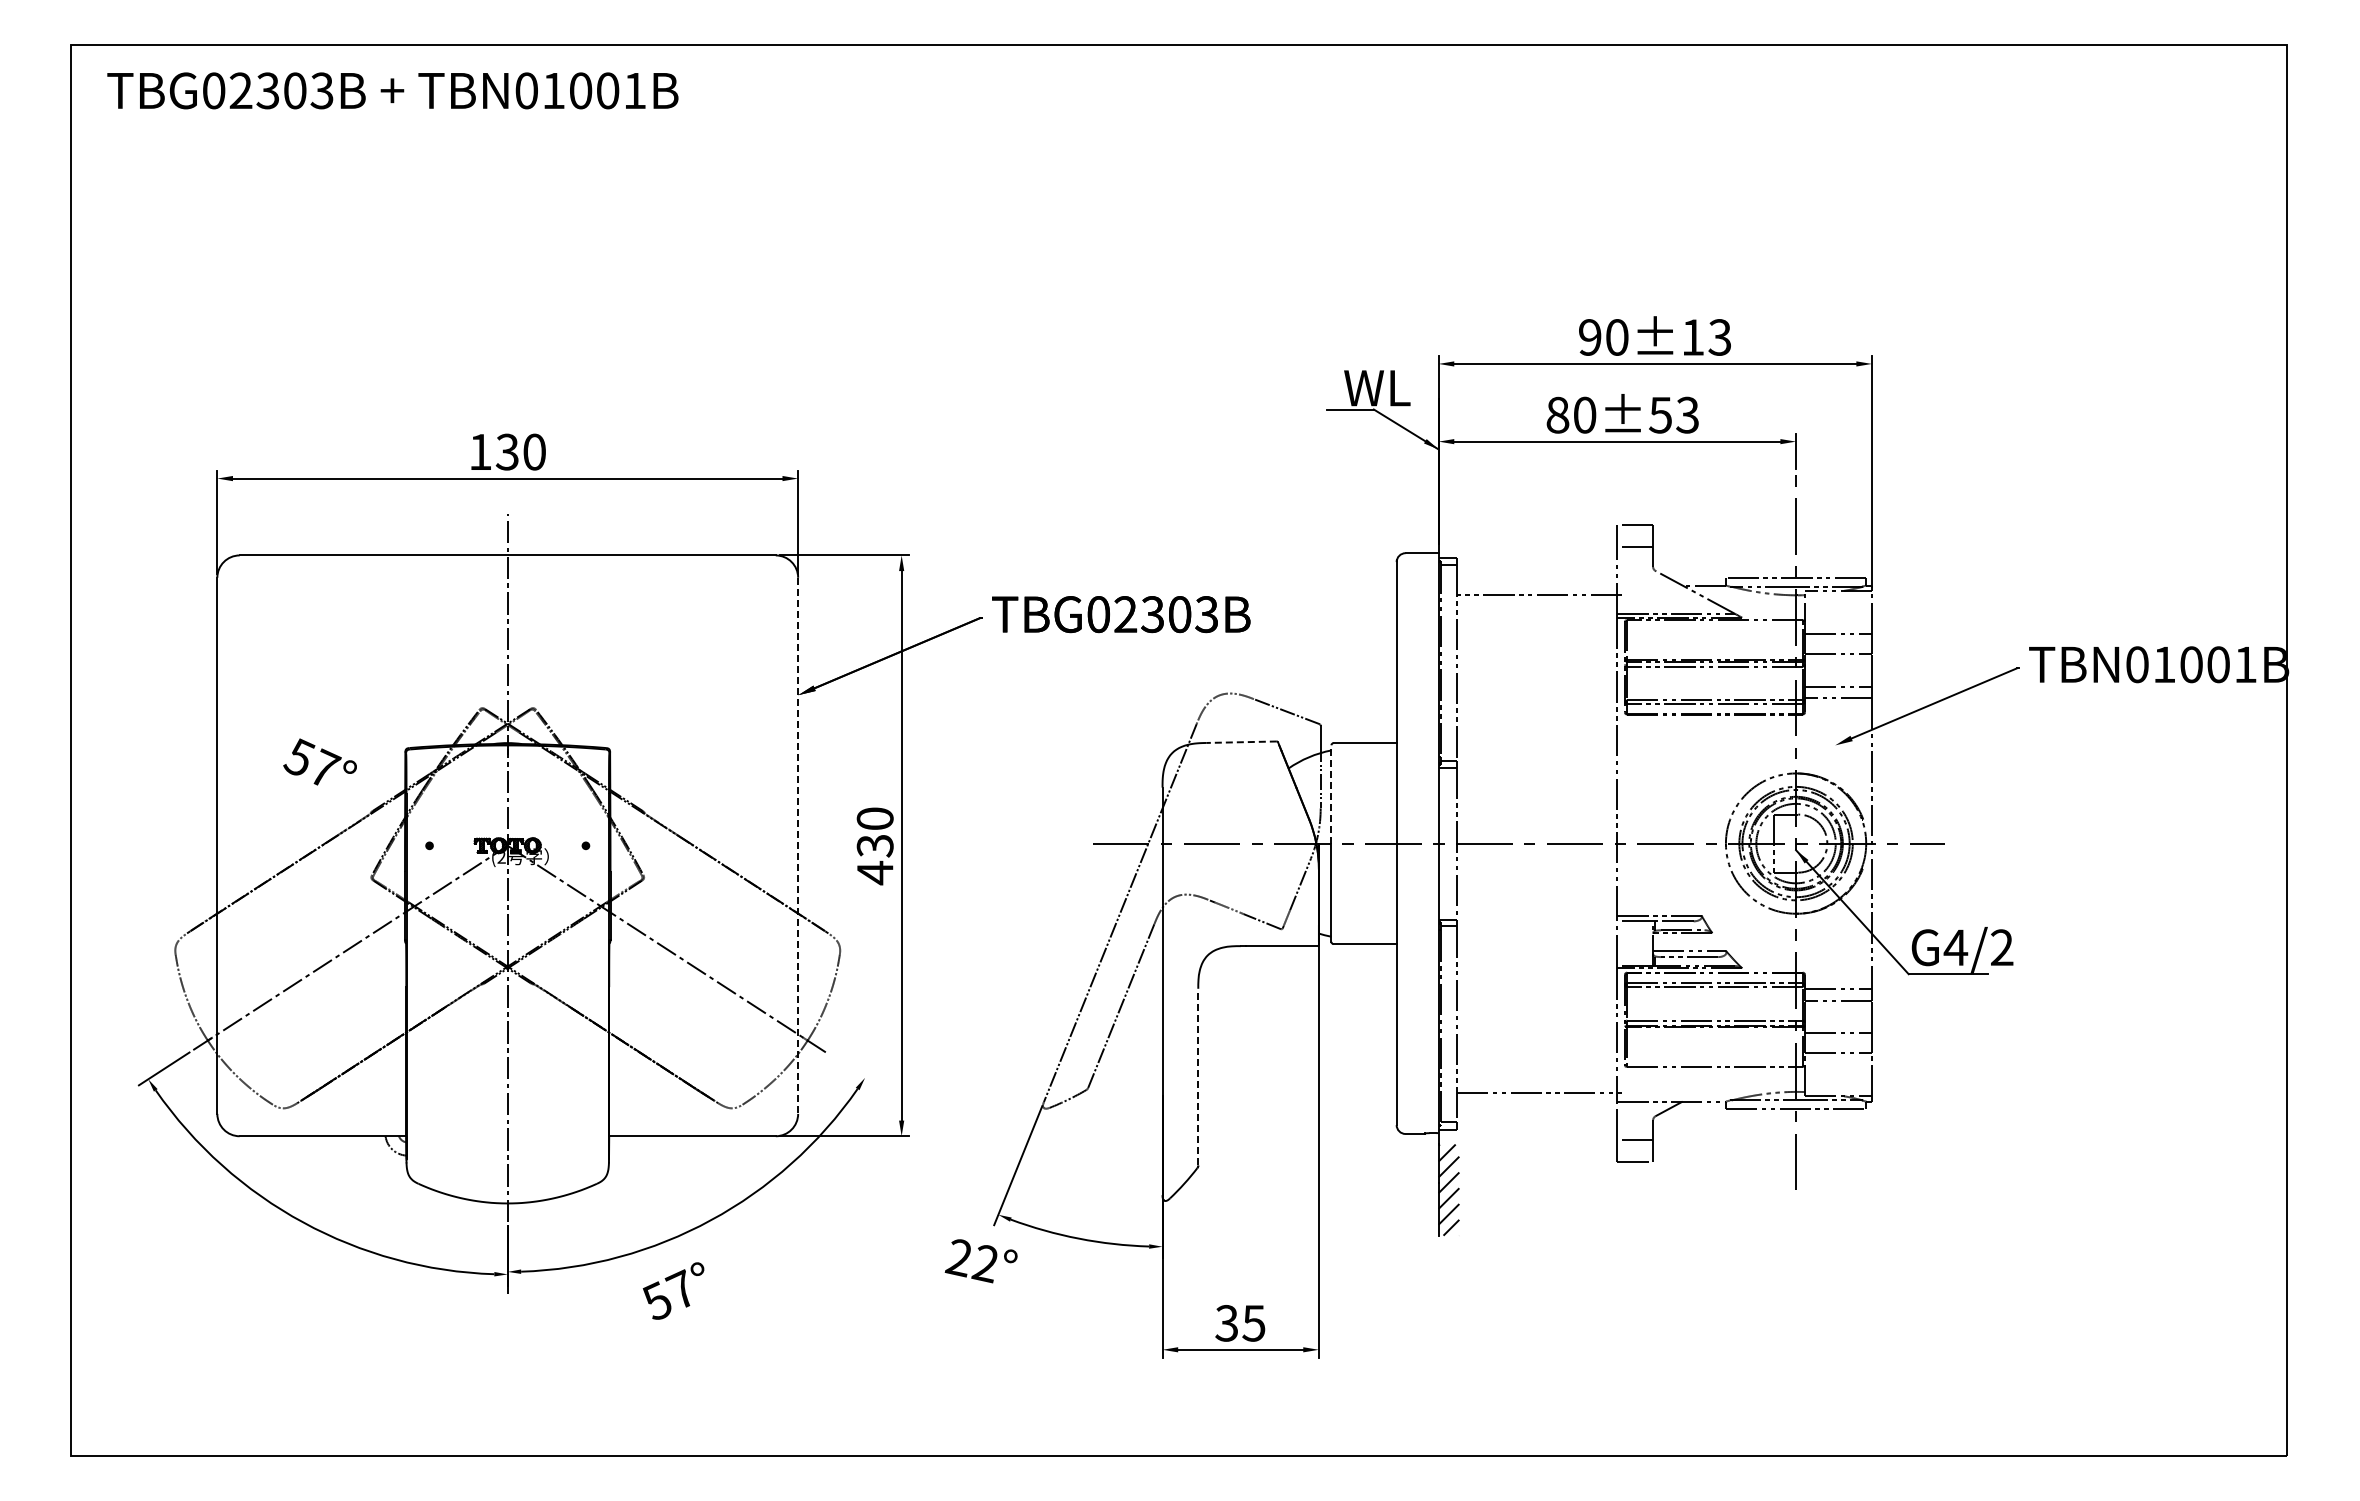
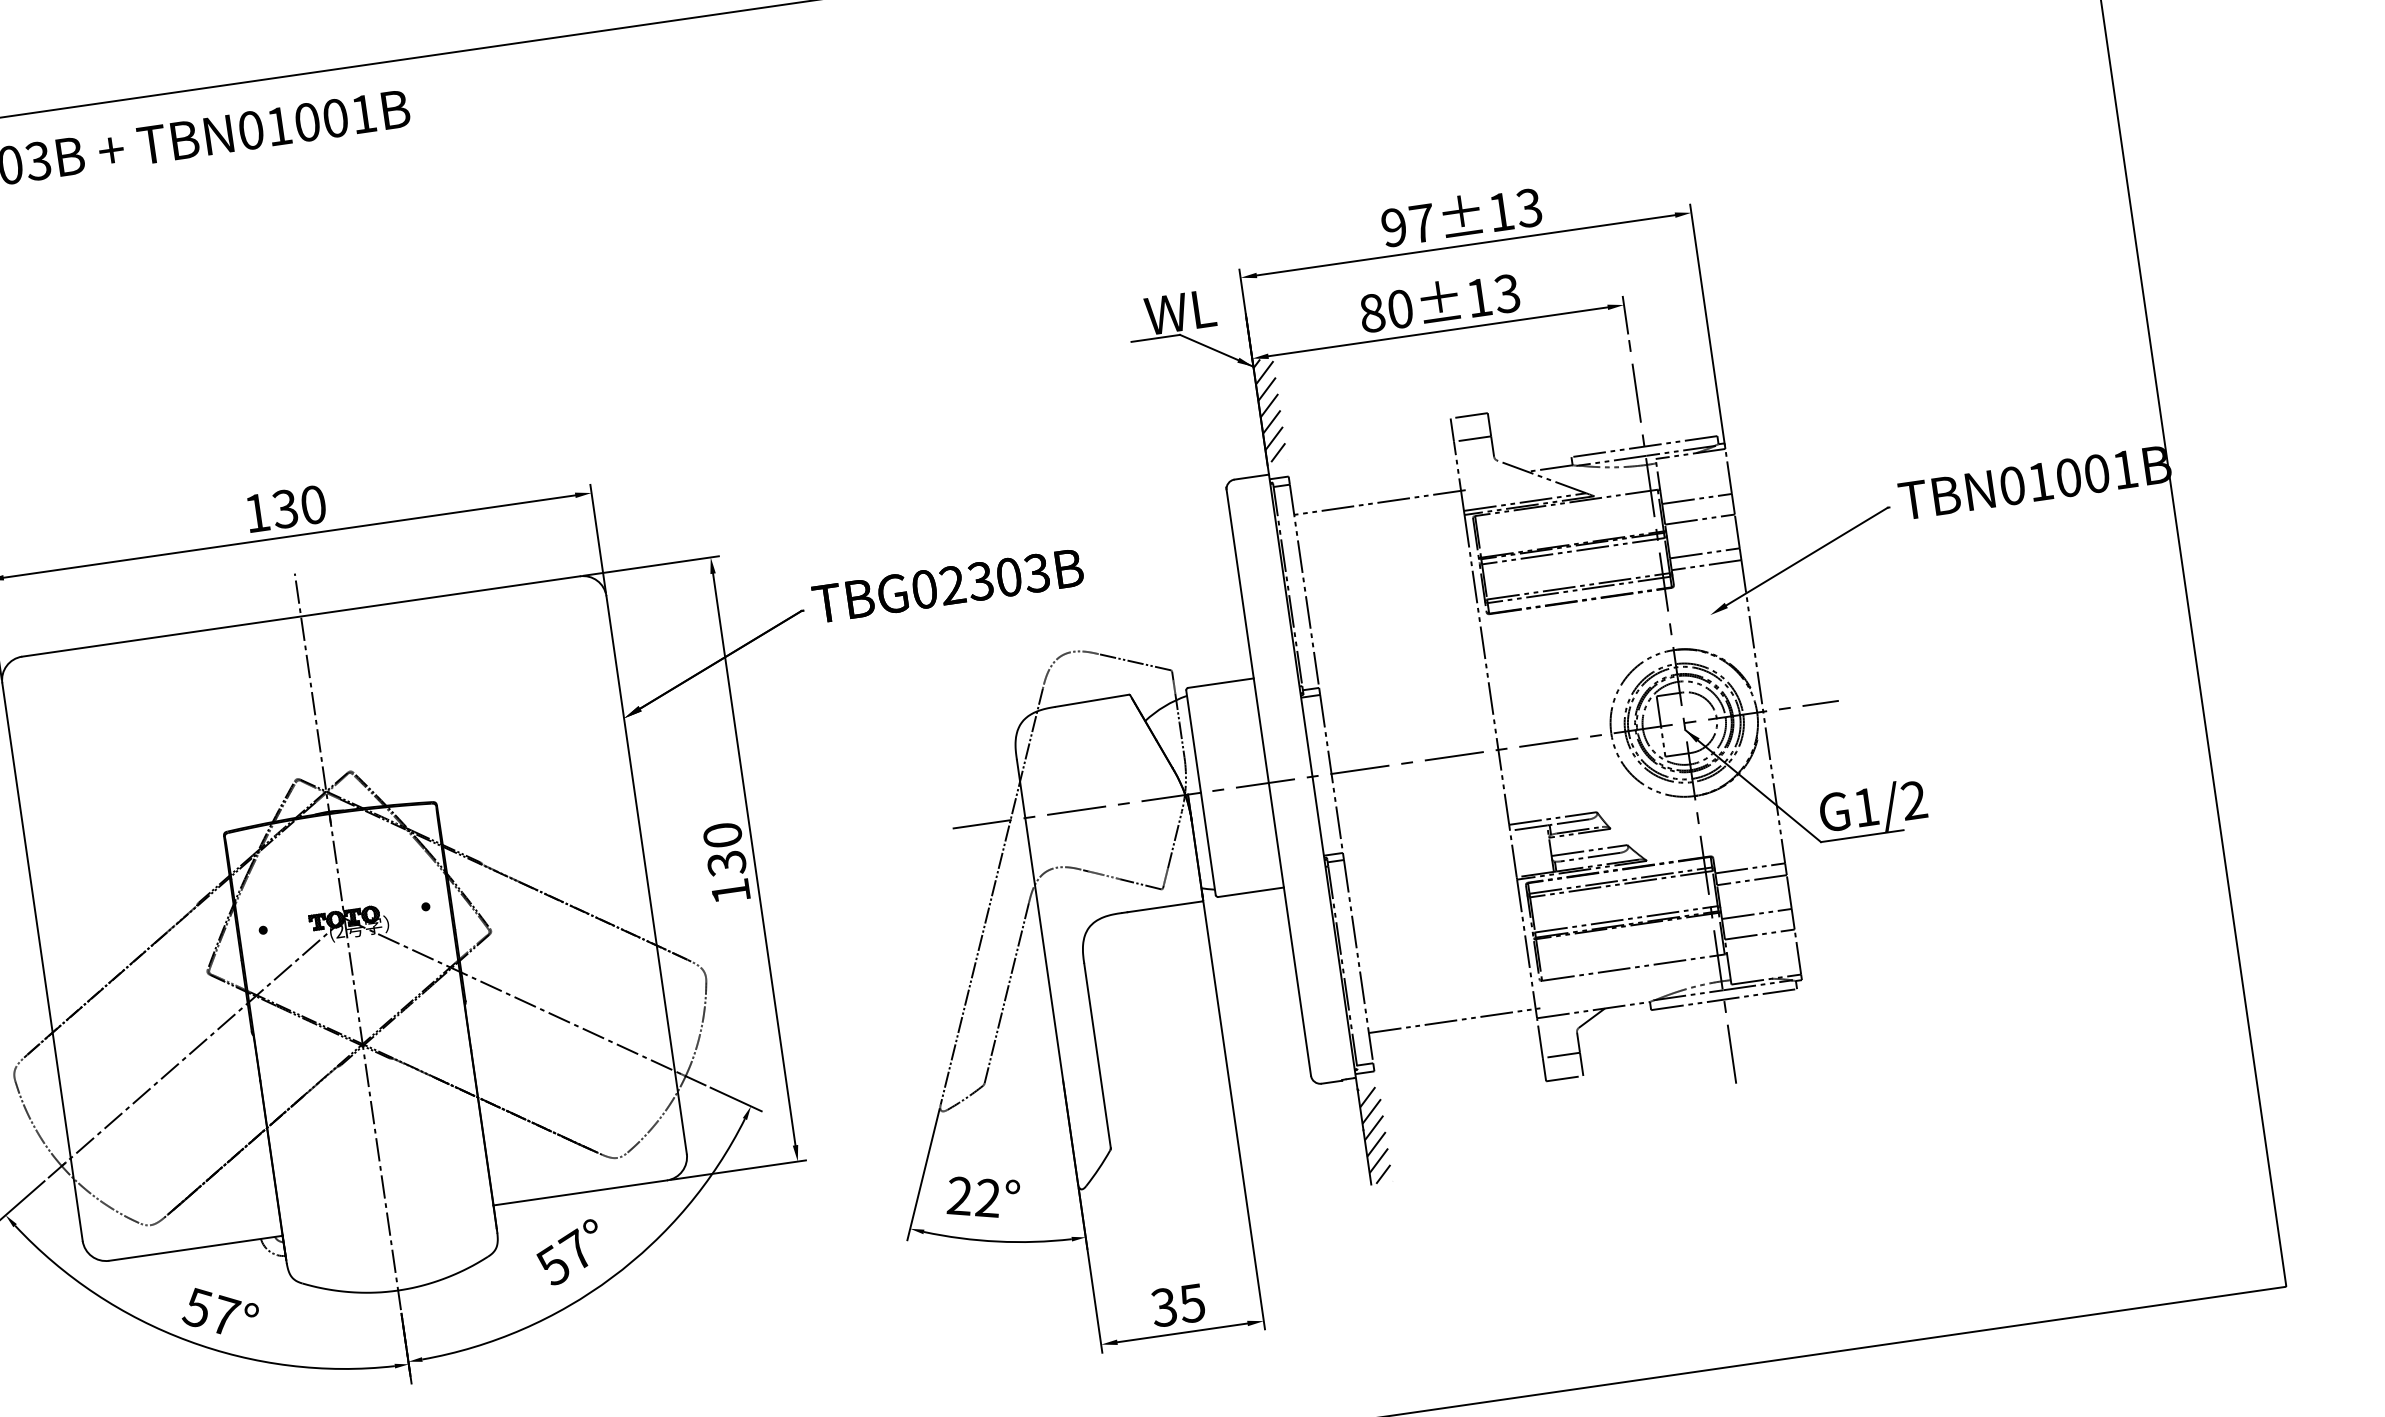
text: (1617, 337) -> (1422, 223), 90±13 -> 97±13
text: (1660, 415) -> (1479, 298), 80±53 -> 80±13
hatch: (1448, 492) -> (1270, 410), added
line: (1241, 742) -> (1092, 701), dashed -> solid
text: (319, 761) -> (219, 1308), moved
line: (1331, 793) -> (1193, 740), dashed -> solid
line: (798, 846) -> (647, 875), dashed -> solid
text: (875, 872) -> (731, 891), 430 -> 130
text: (1955, 947) -> (1865, 807), G4/2 -> G1/2
line: (851, 1068) -> (735, 1098), added
line: (1198, 1076) -> (1097, 1054), dashed -> solid
text: (980, 1261) -> (982, 1196), moved
text: (673, 1290) -> (568, 1252), moved

